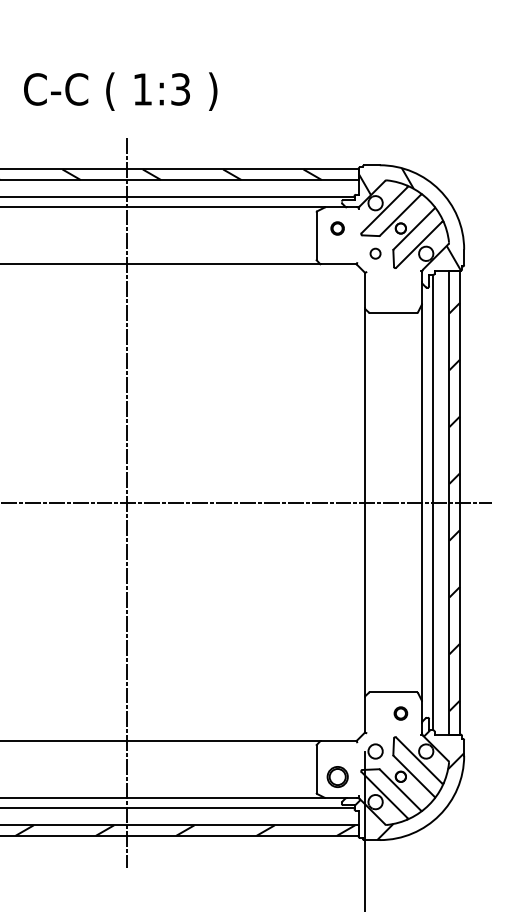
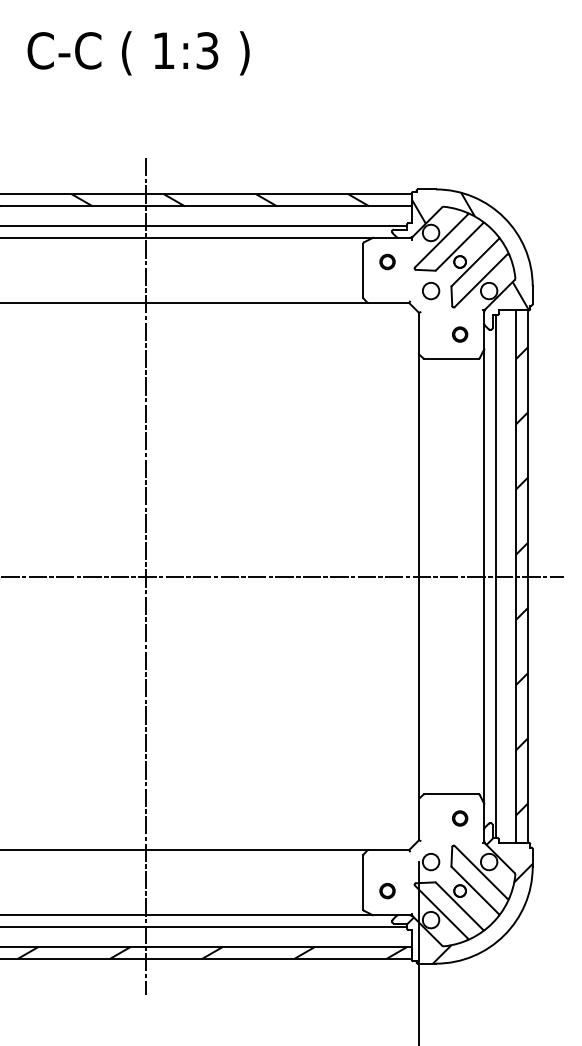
text: (120, 91) -> (138, 53), moved
circle: (375, 253) -> (430, 290), size x1.43
part: (400, 291) -> (459, 334), added
circle: (337, 776) -> (387, 890), size x0.62

